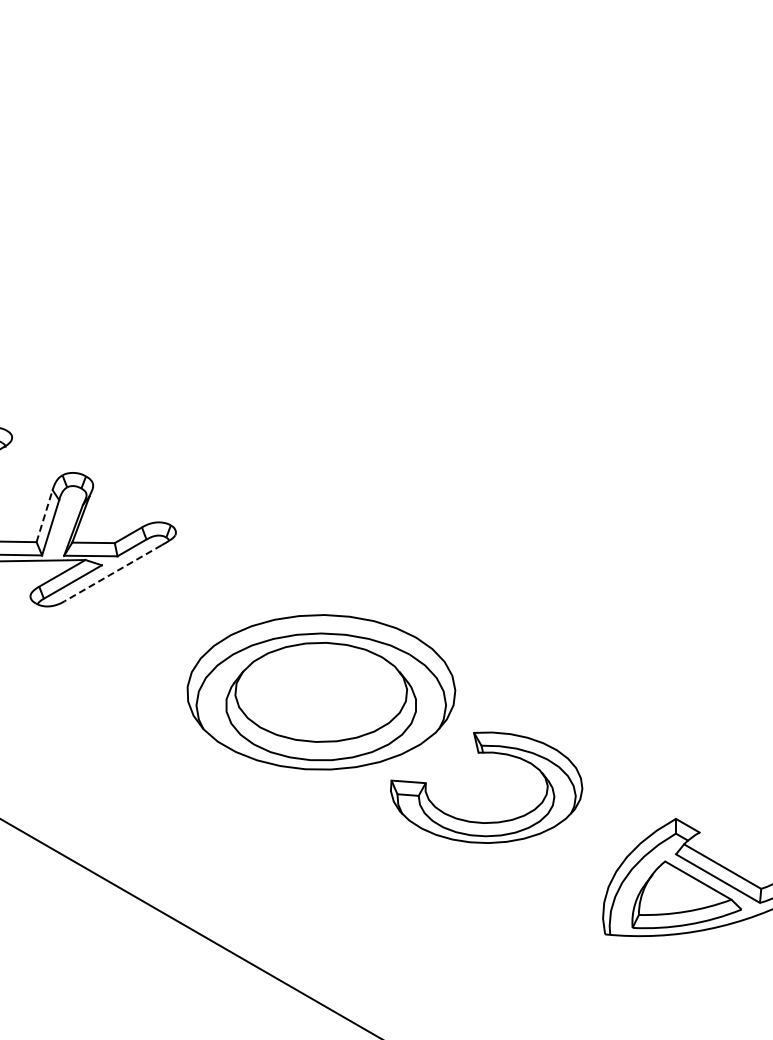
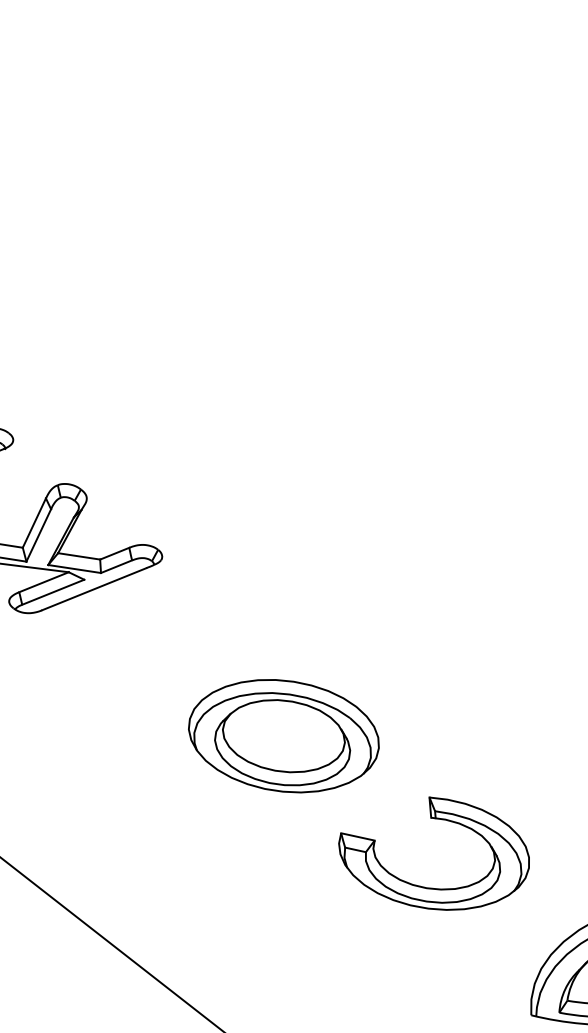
line: (44, 515) -> (34, 522), dashed -> solid
line: (112, 573) -> (93, 589), dashed -> solid
part: (321, 692) -> (284, 736), size x0.71

